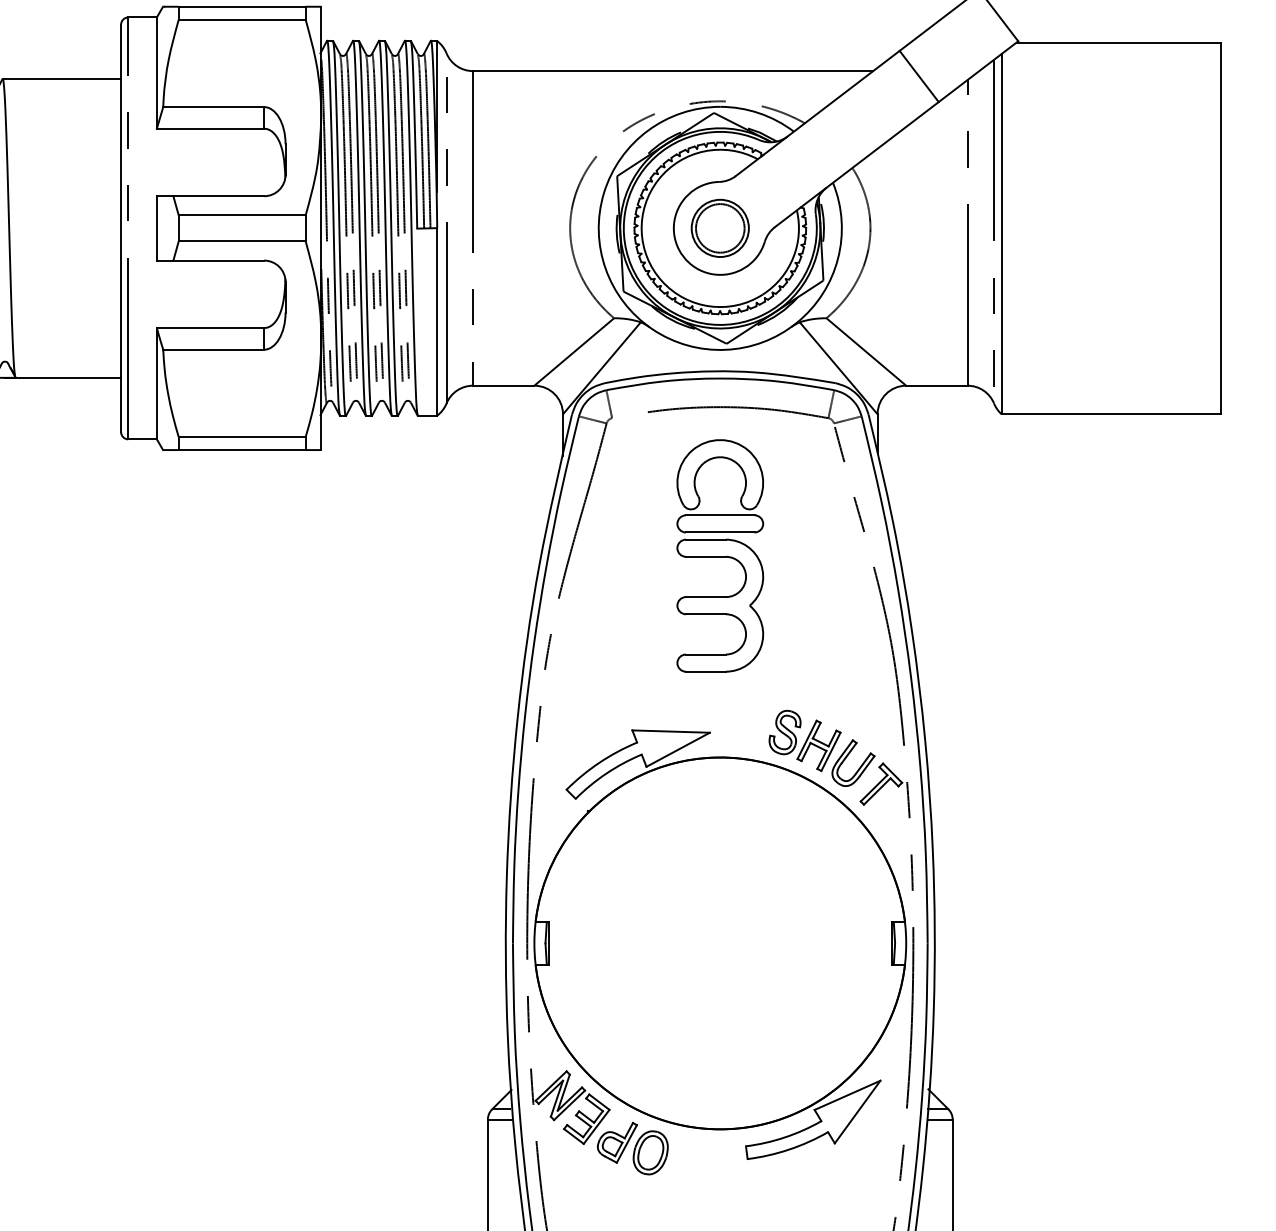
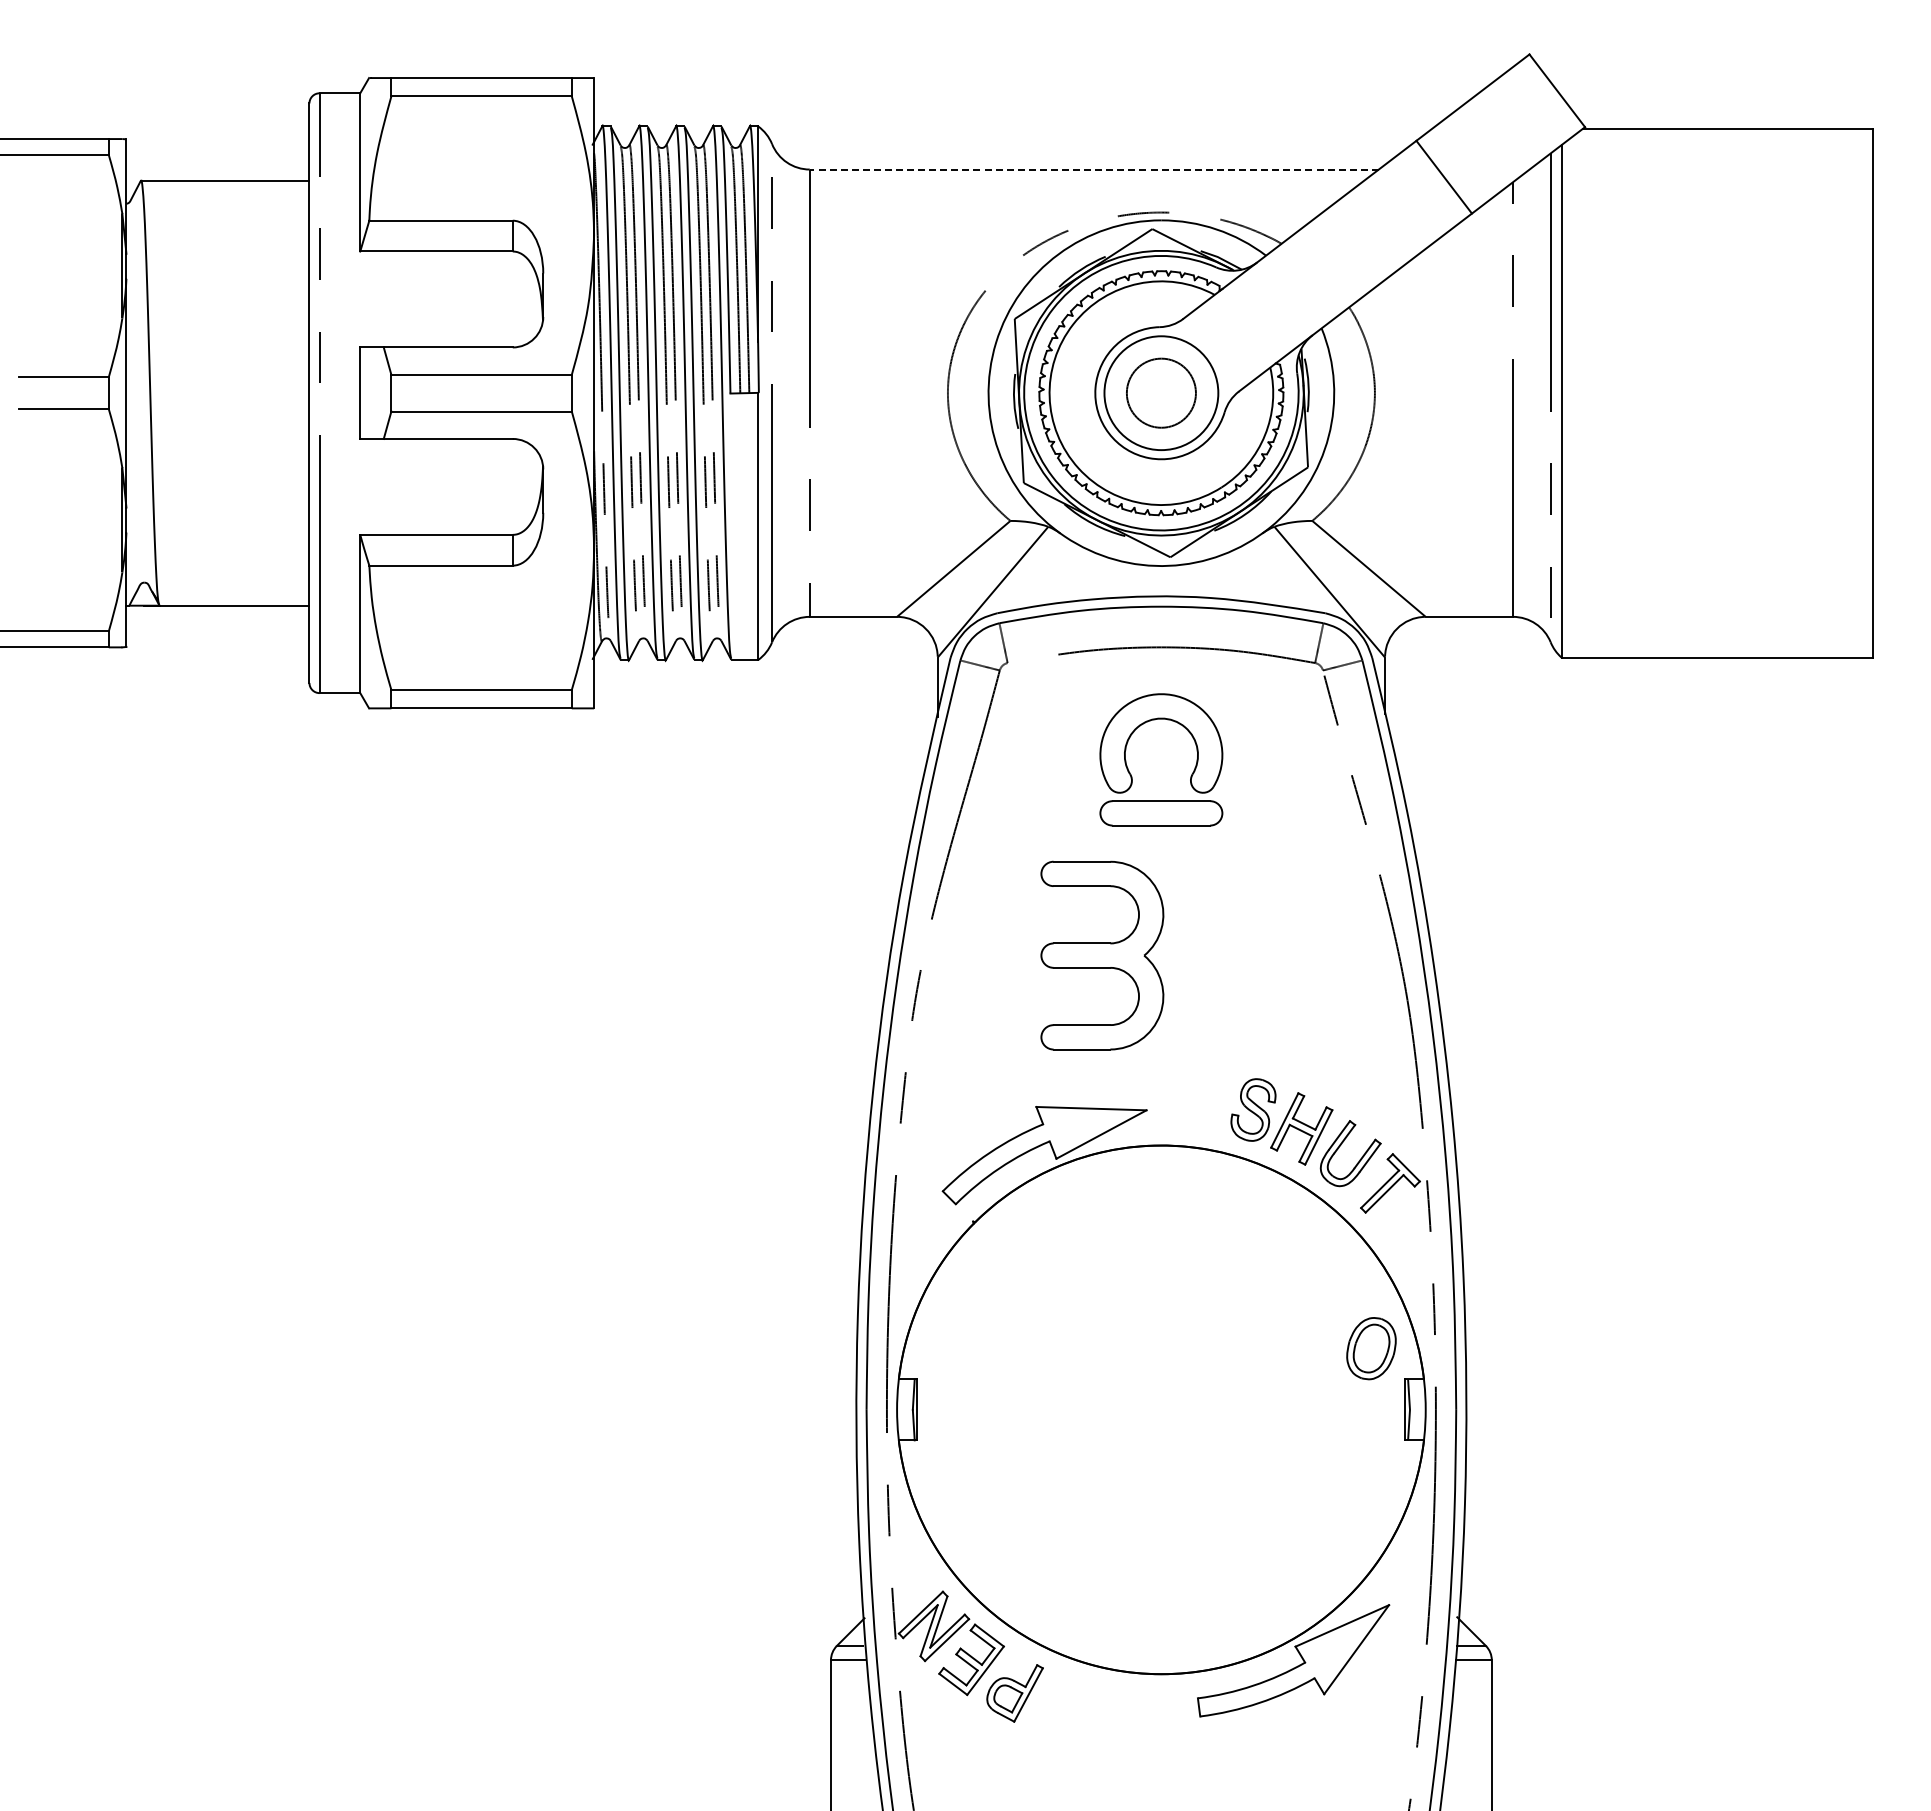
line: (673, 71) -> (1094, 169), solid -> dashed
circle: (720, 227) -> (1161, 392), size x1.4
part: (720, 605) -> (1102, 955), moved
part: (650, 1152) -> (1371, 1348), moved

